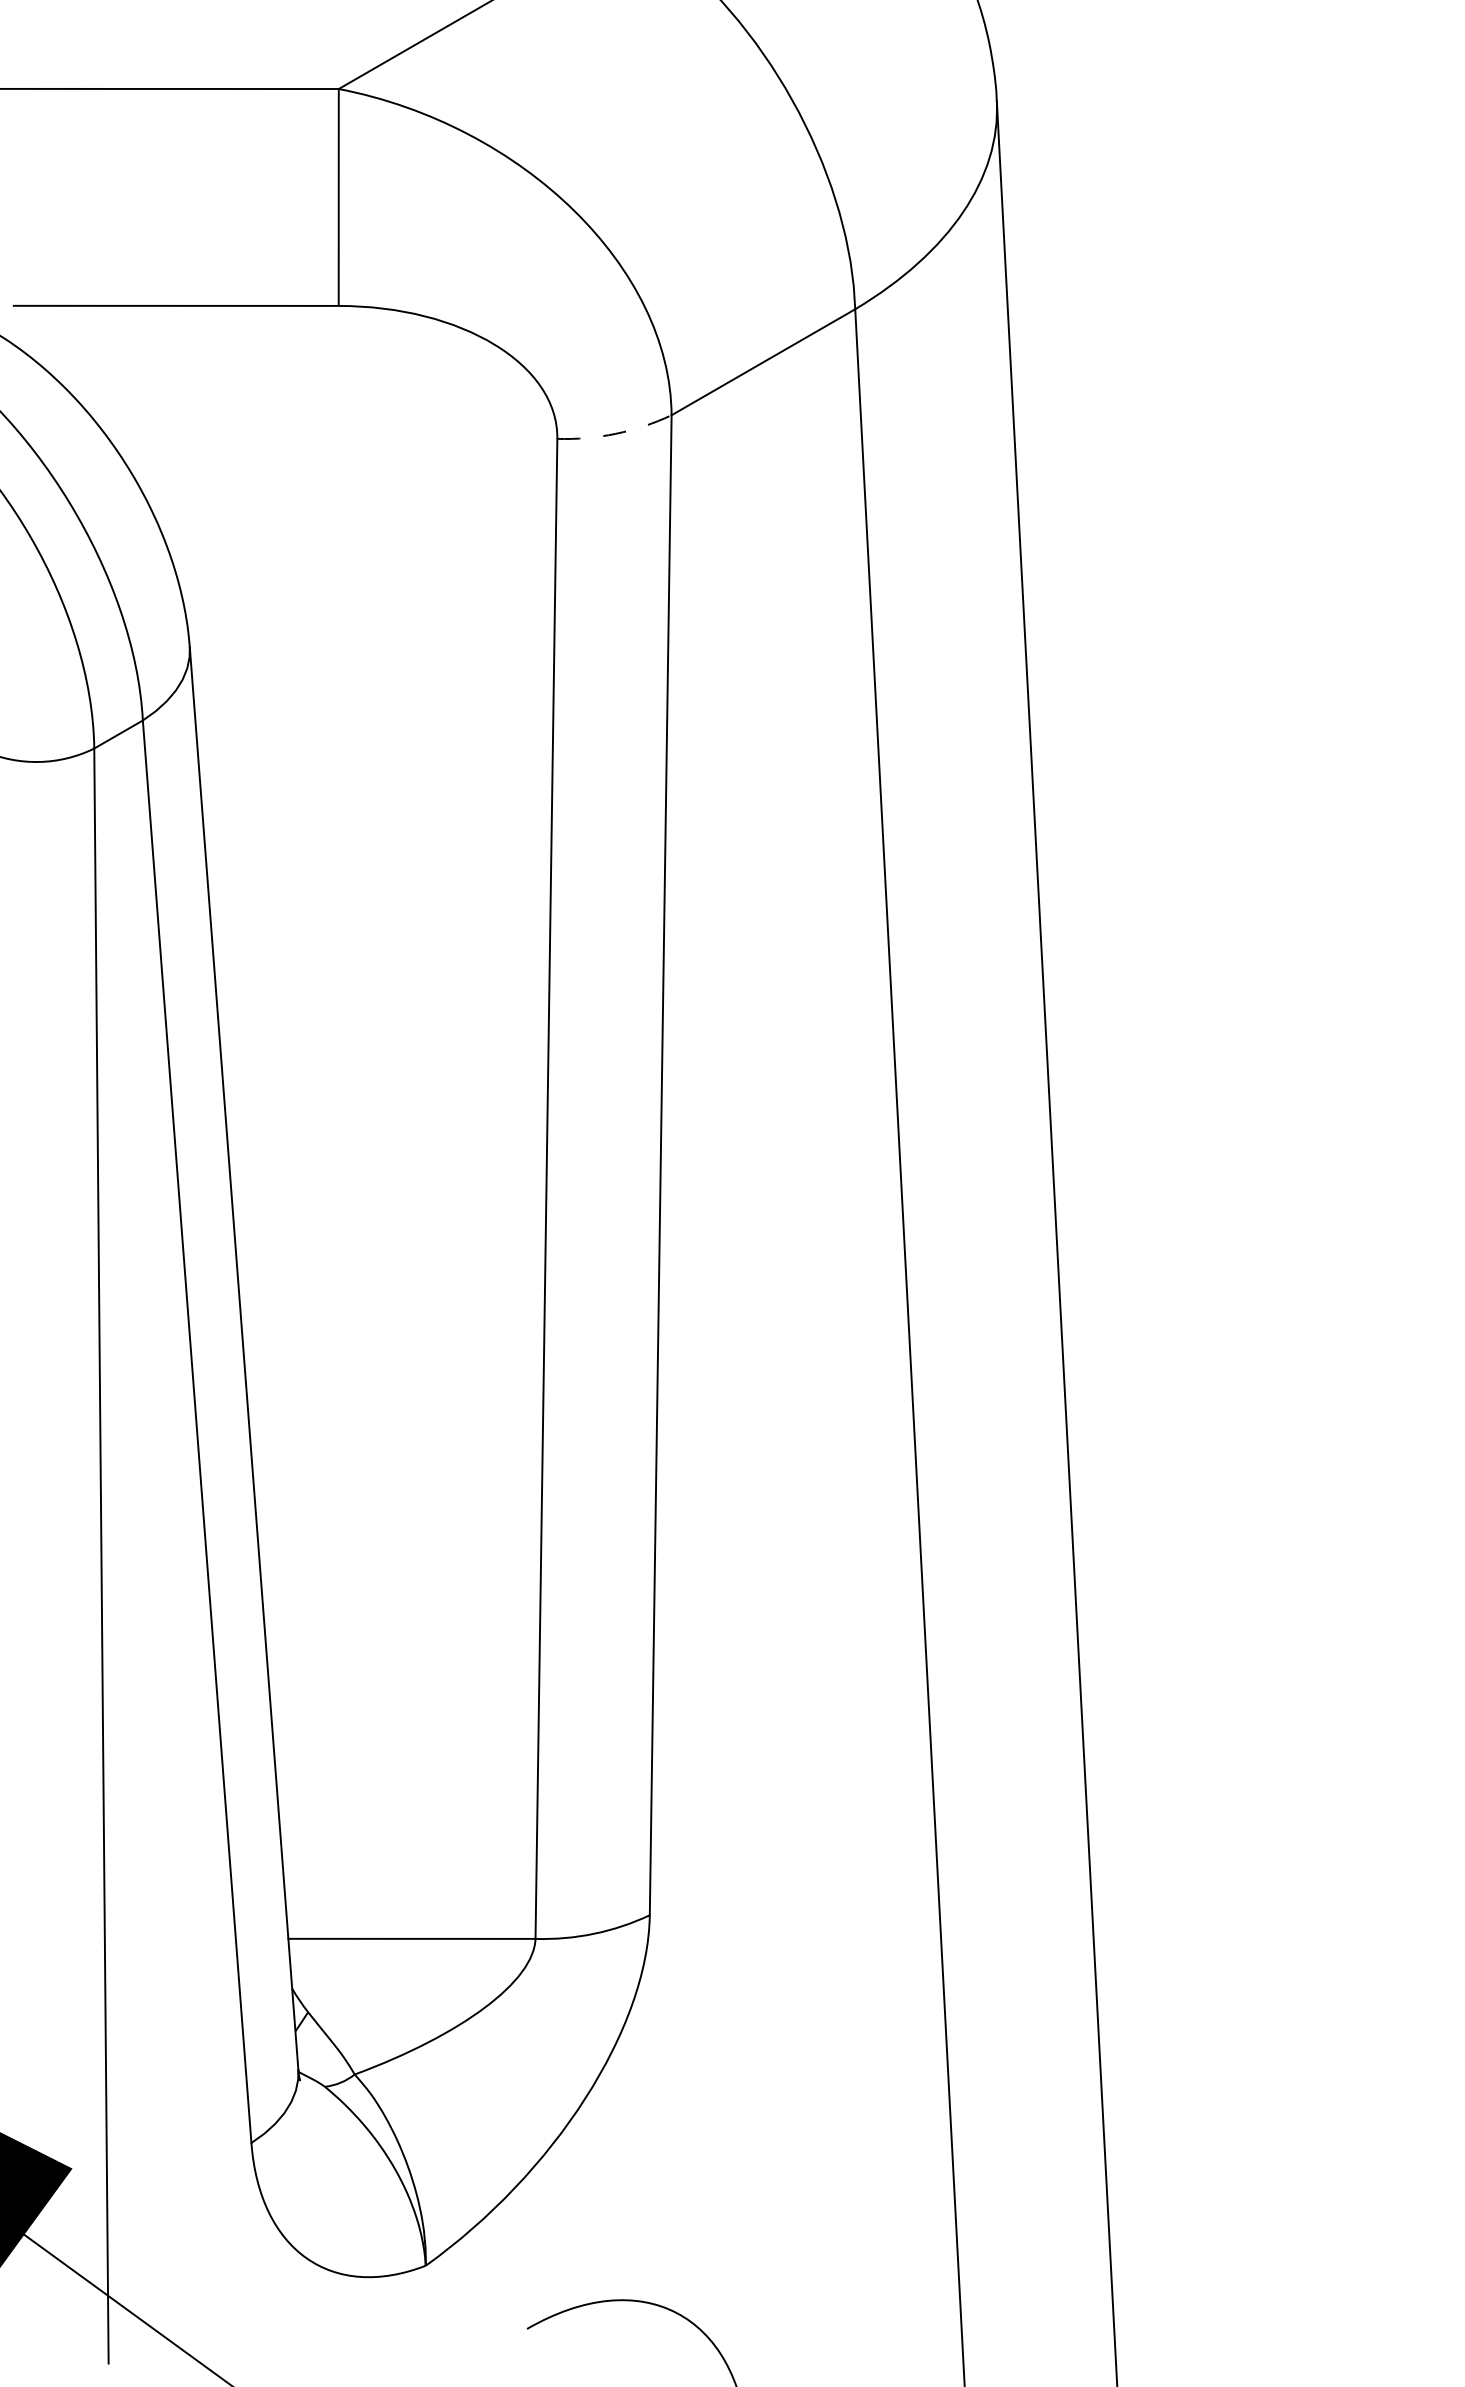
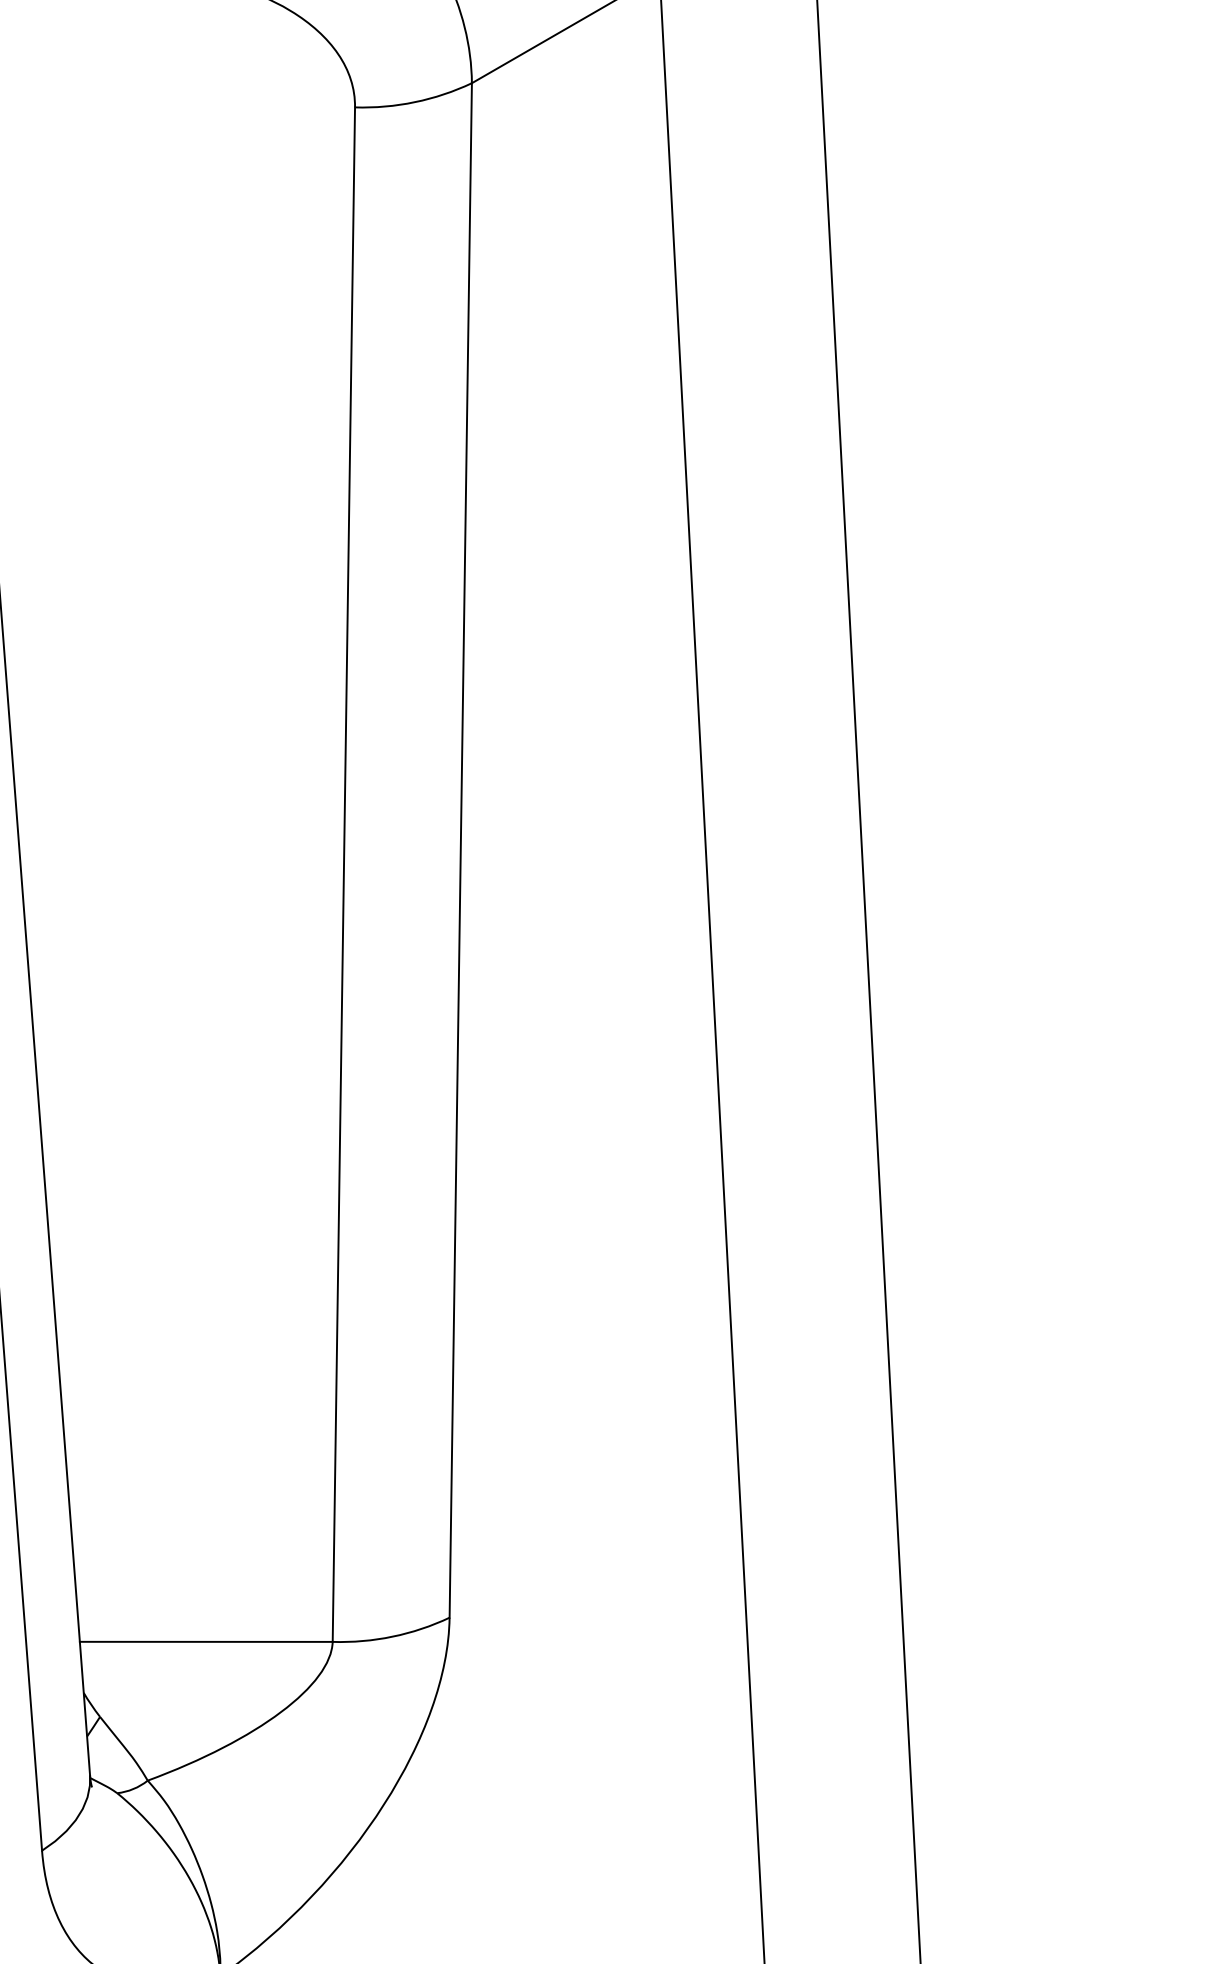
arc: (615, 433) -> (414, 101), dashed -> solid

